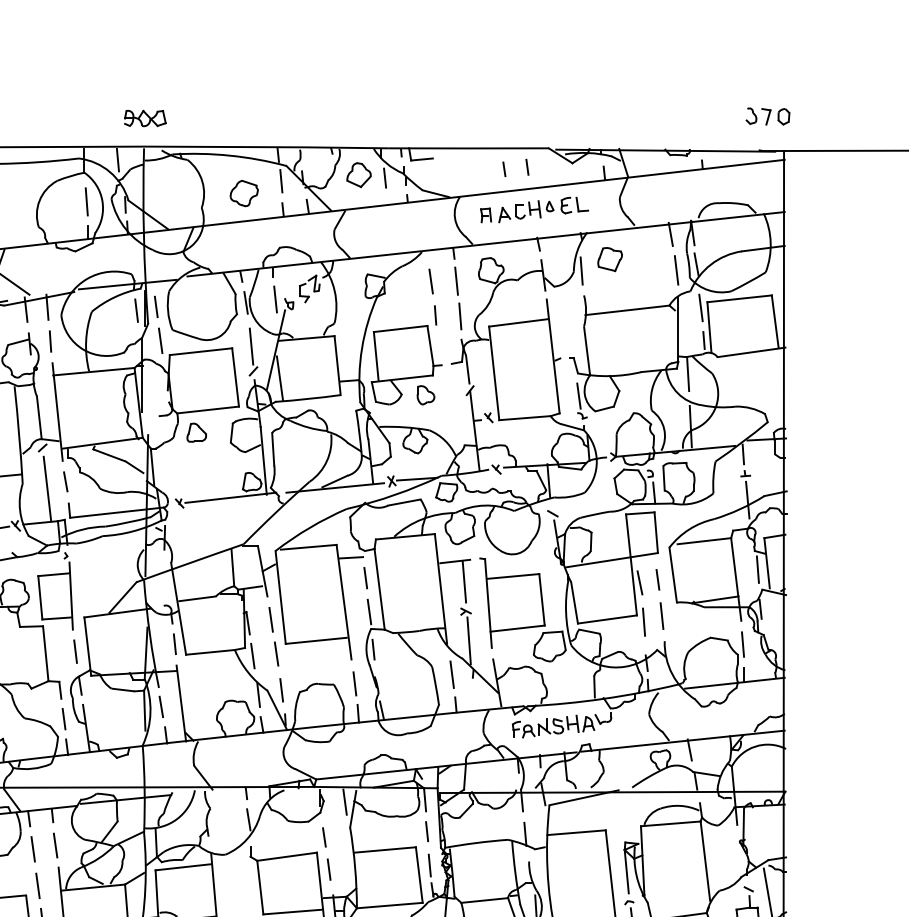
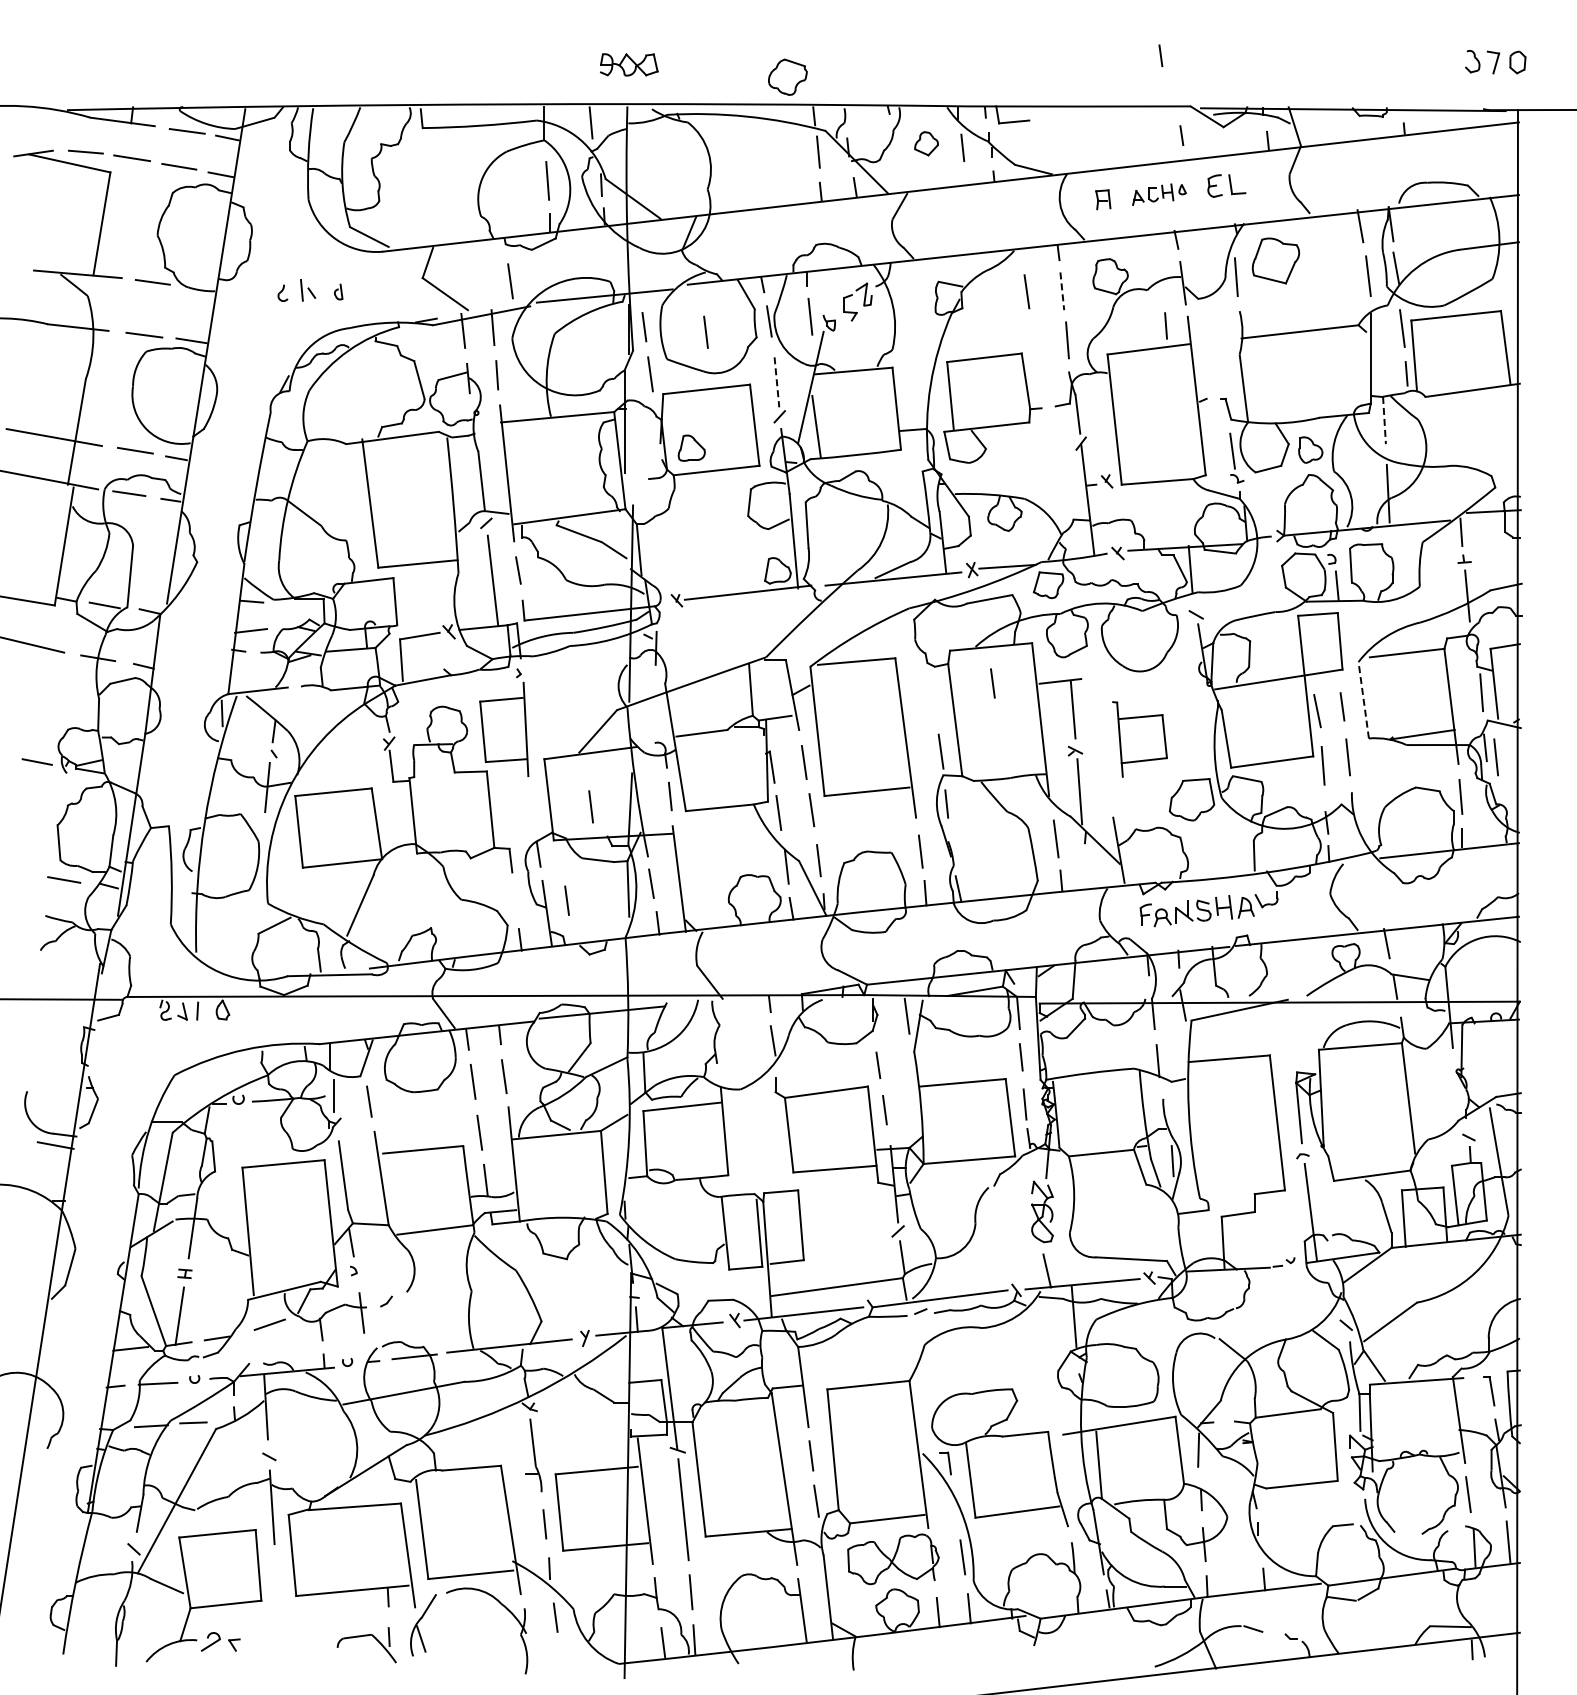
line: (527, 167) -> (1160, 55), moved
line: (504, 169) -> (1181, 135), moved
part: (358, 174) -> (926, 143), size x0.7
part: (244, 192) -> (787, 76), moved
part: (526, 211) -> (1159, 194), size x0.7
part: (609, 259) -> (1275, 261), size x1.4
line: (60, 274) -> (510, 281), added
line: (456, 281) -> (1062, 291), solid -> dashed
line: (136, 310) -> (705, 331), moved
line: (435, 315) -> (1165, 325), moved
line: (251, 346) -> (776, 382), solid -> dashed
line: (688, 374) -> (1384, 420), solid -> dashed
part: (425, 394) -> (1310, 449), moved
part: (196, 432) -> (691, 447), moved
line: (351, 558) -> (915, 676), removed
line: (673, 575) -> (1363, 700), solid -> dashed
line: (365, 578) -> (992, 683), moved
part: (512, 603) -> (1139, 739), size x0.6
line: (767, 616) -> (1495, 757), added
line: (75, 651) -> (590, 806), moved
line: (63, 718) -> (566, 900), moved

